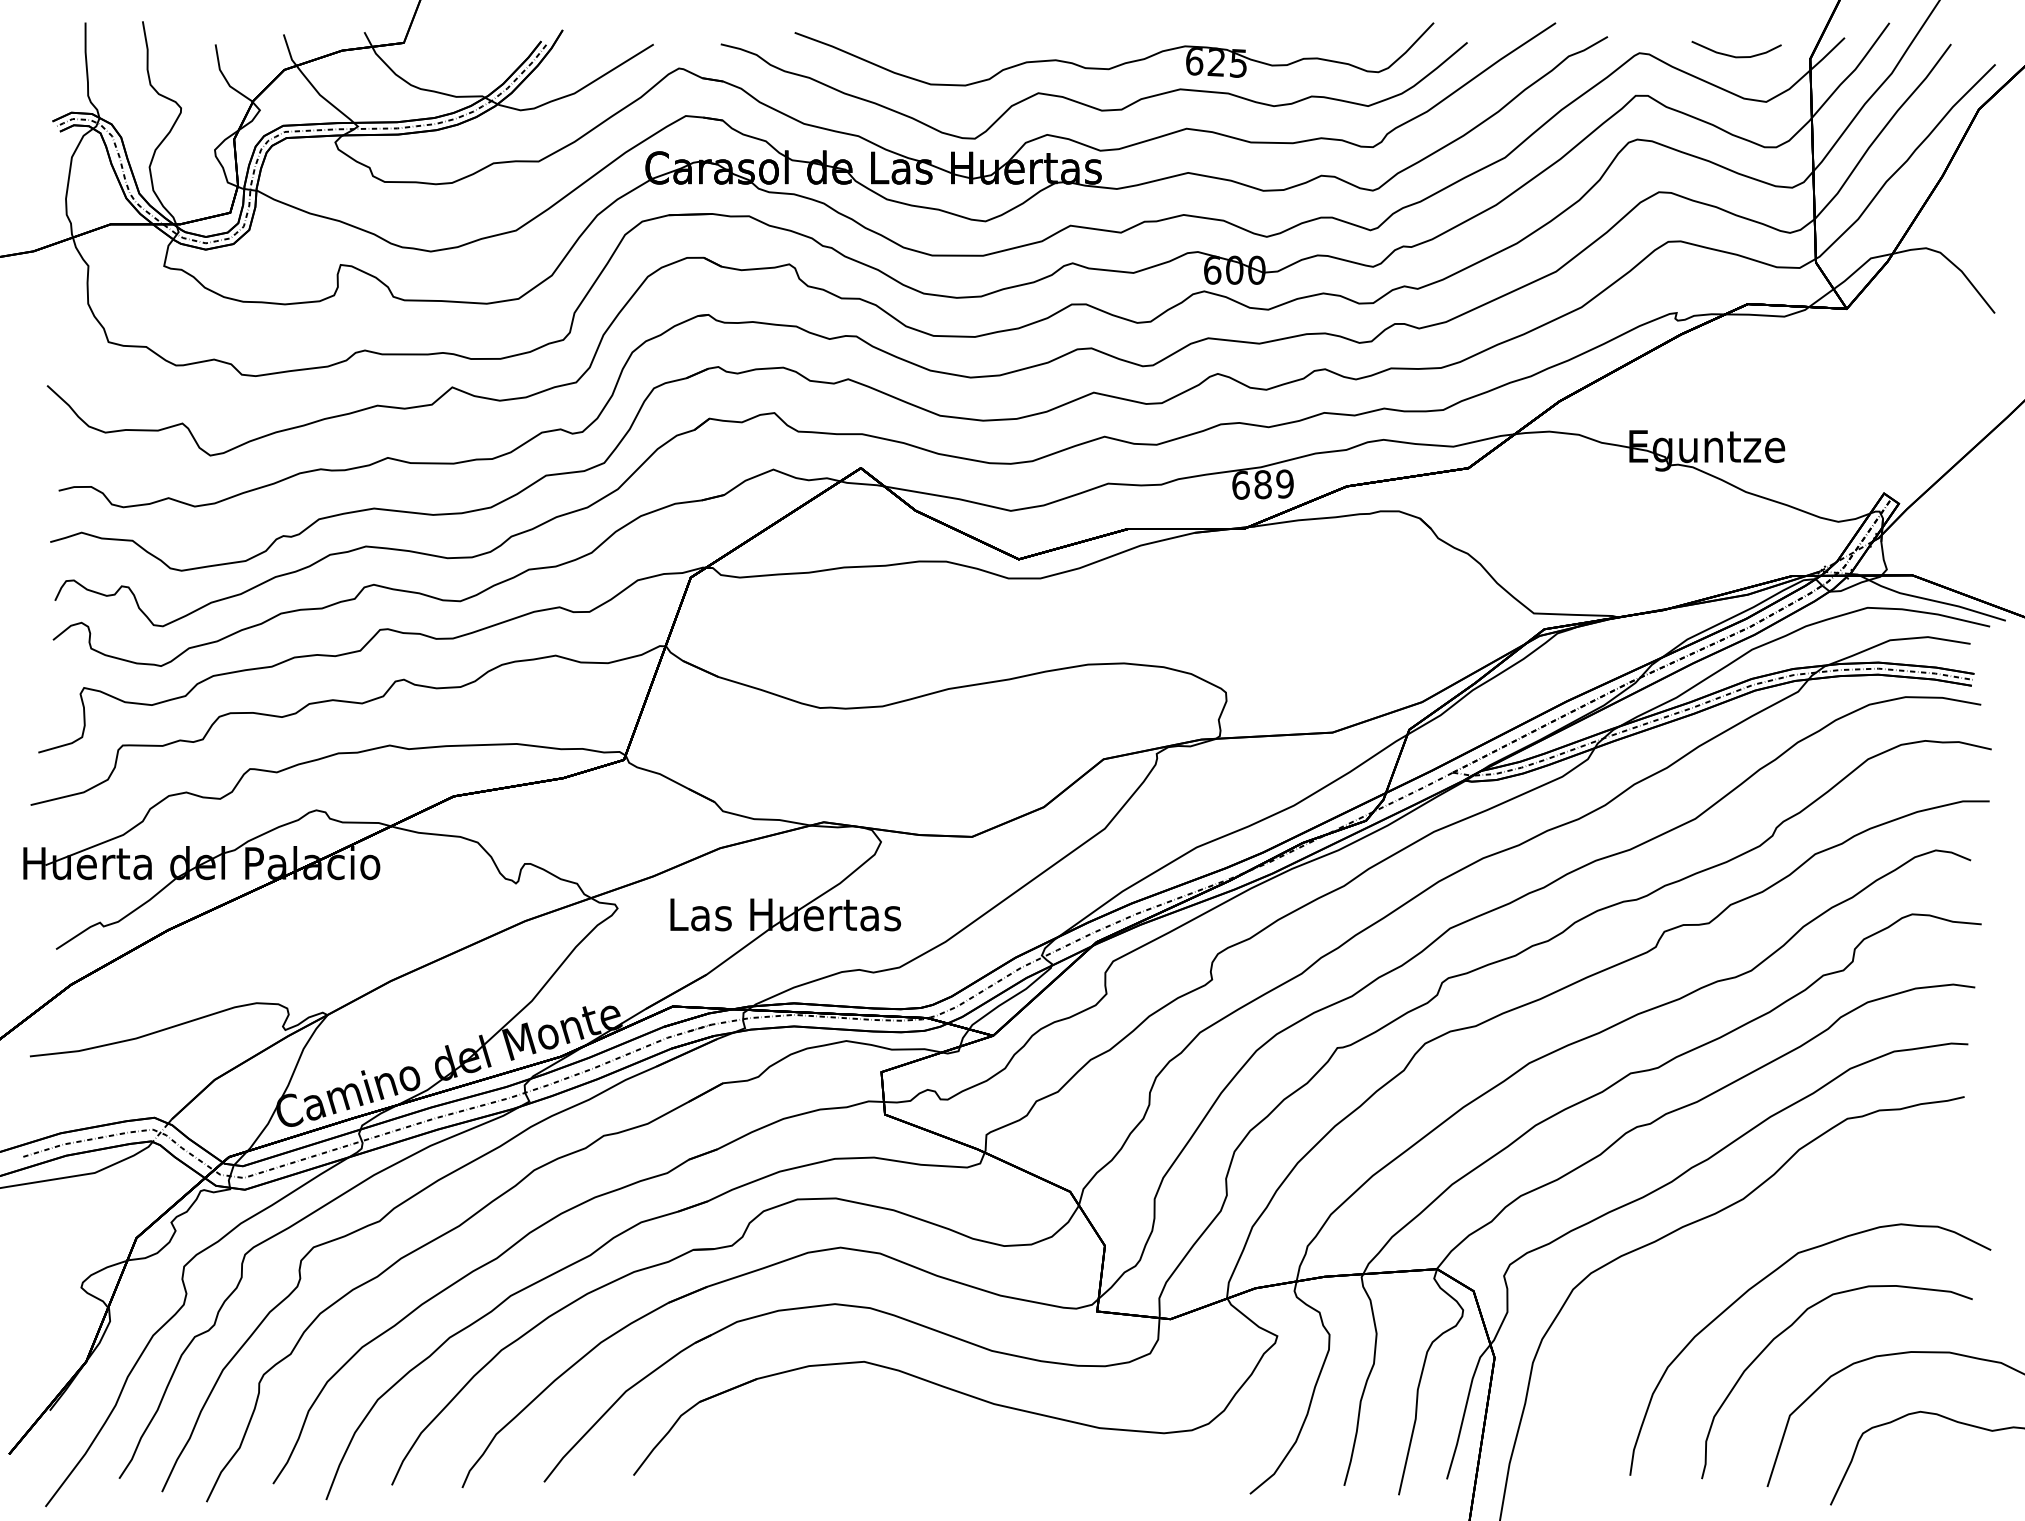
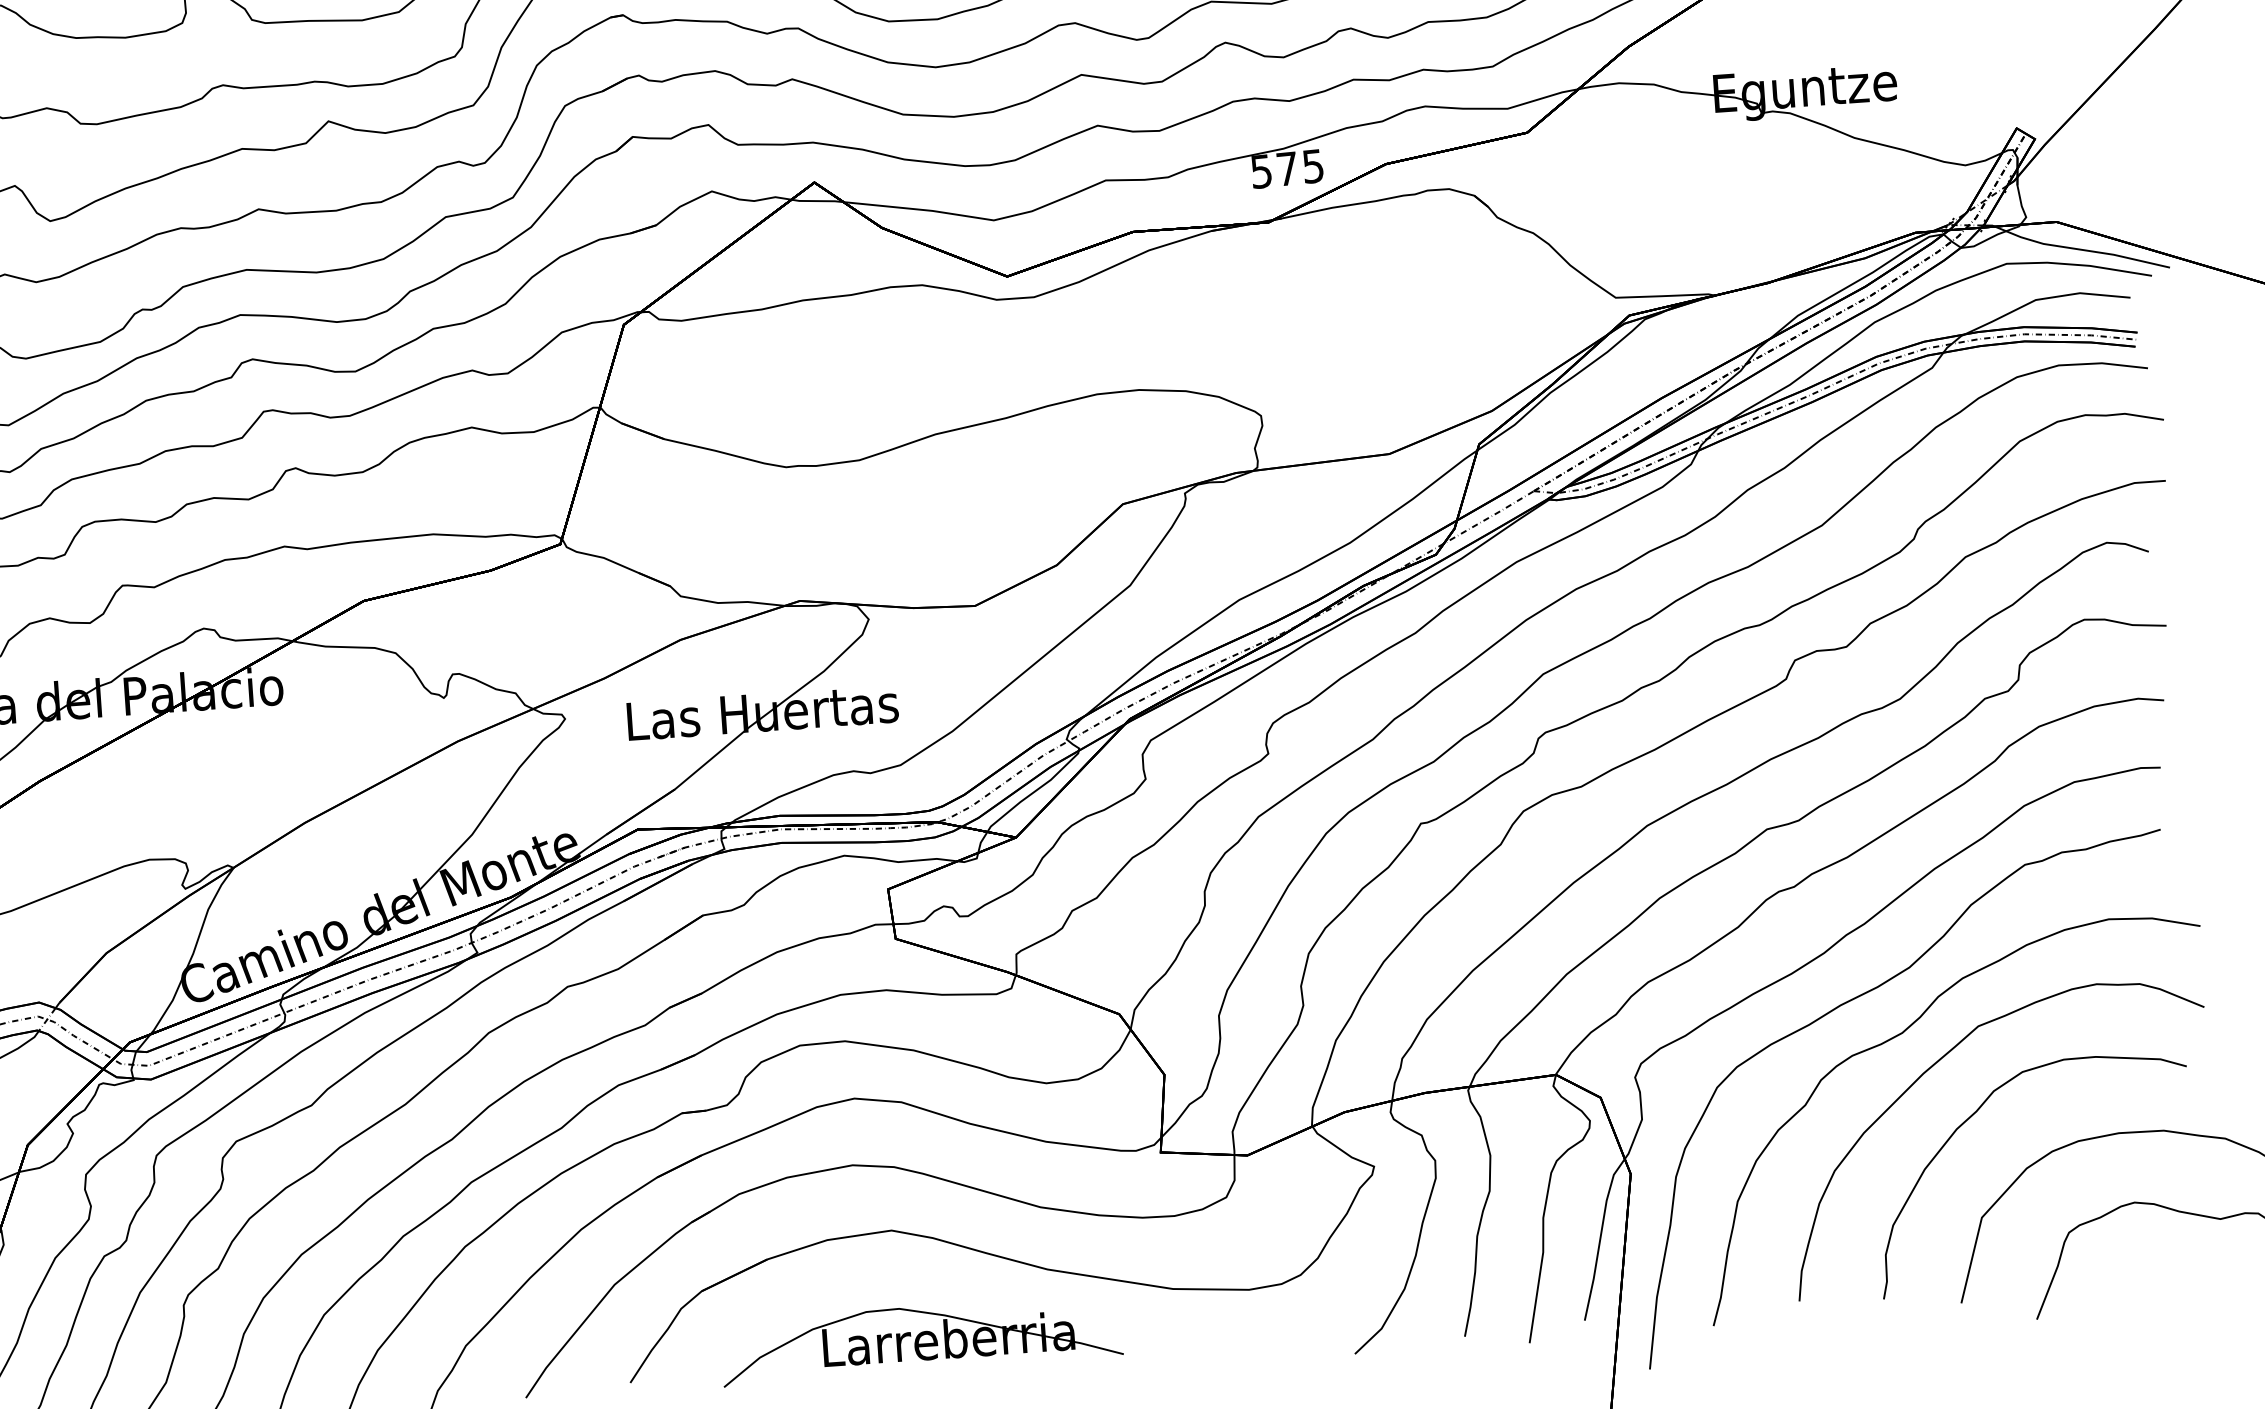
text: (1262, 484) -> (1286, 168), 689 -> 575
curve: (1733, 1255) -> (1902, 1034), added
part: (882, 1456) -> (920, 1340), added

